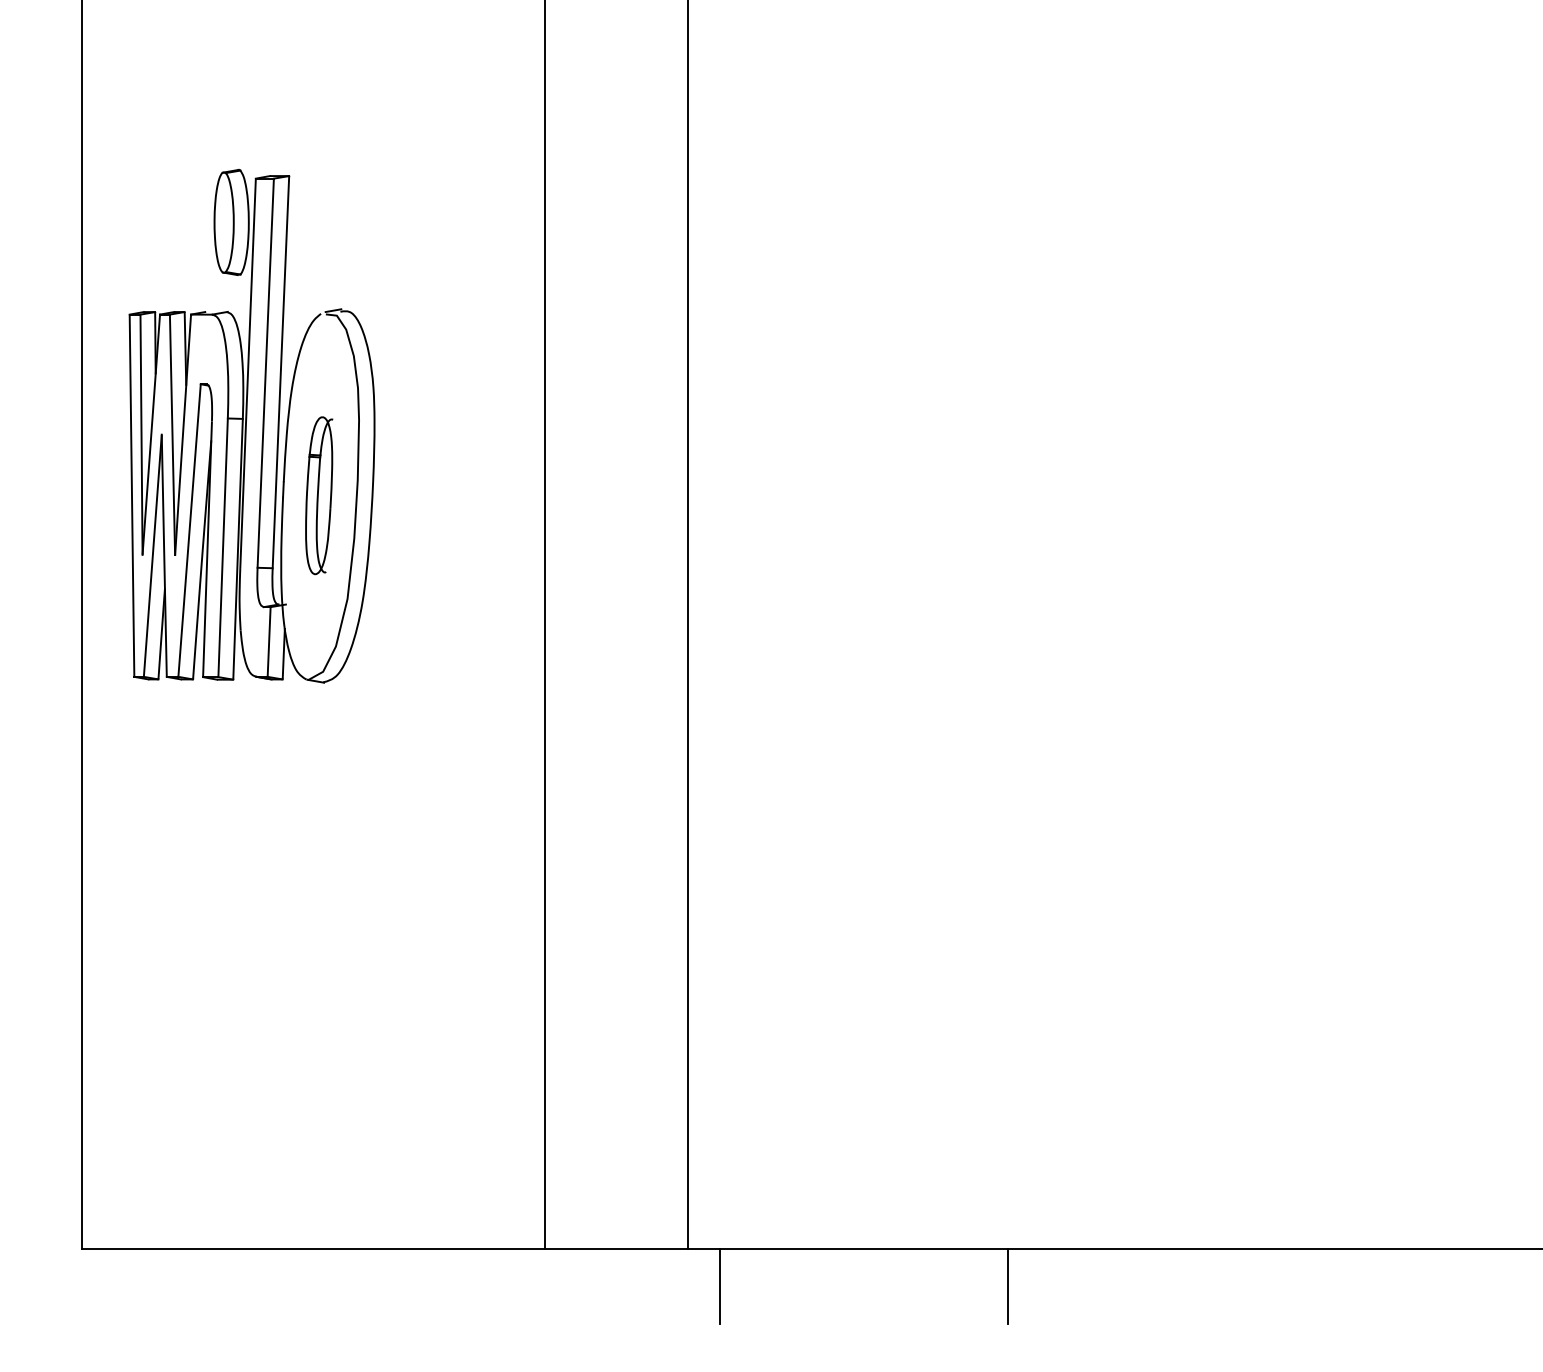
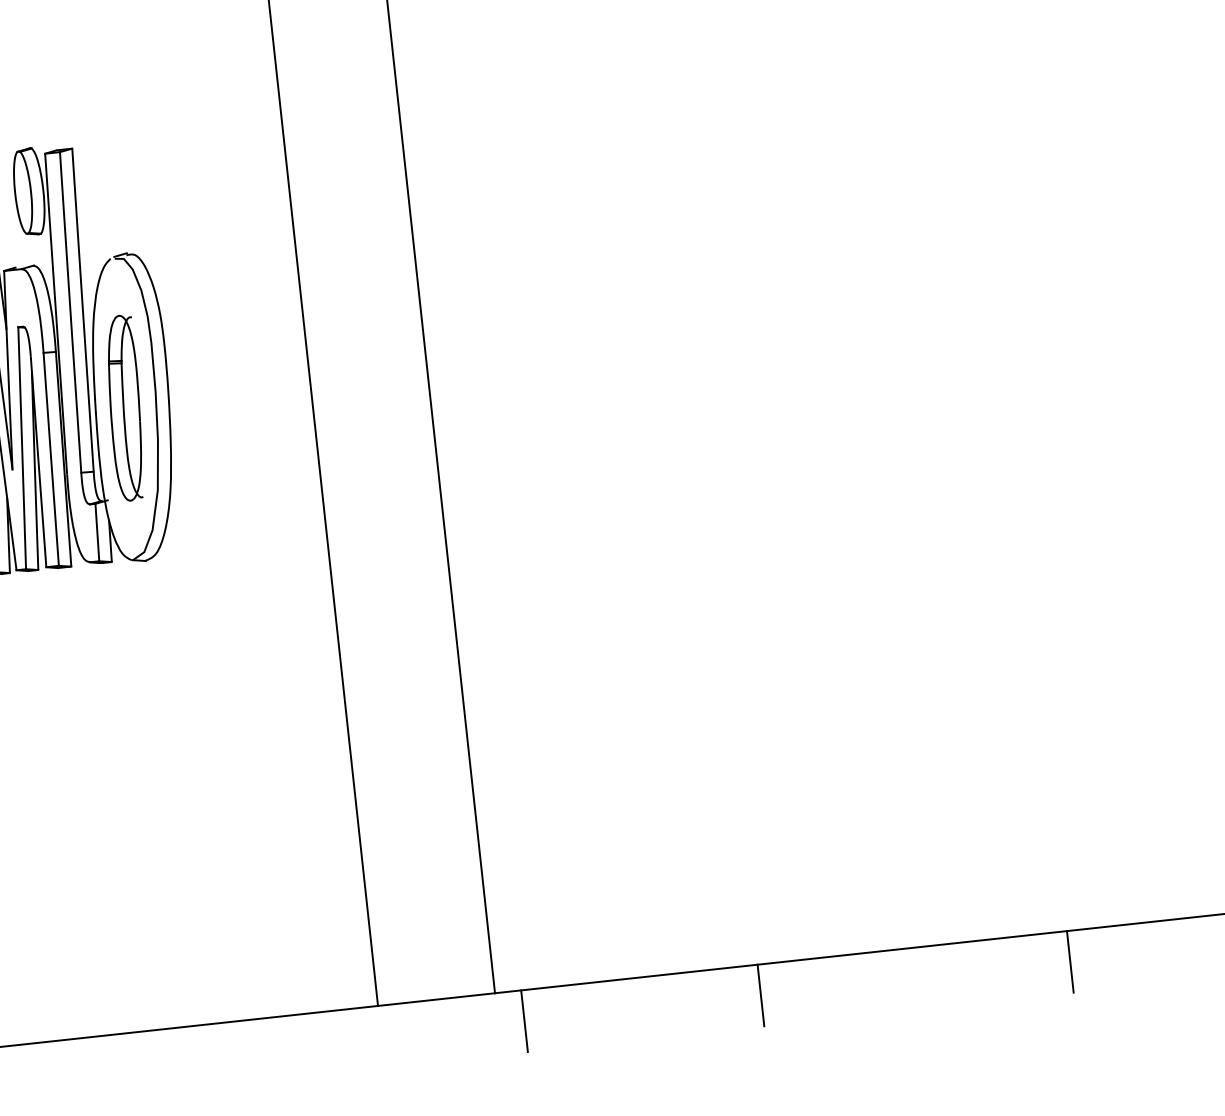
part: (319, 495) -> (125, 407), size x1.43
line: (1385, 1286) -> (1070, 961), added

